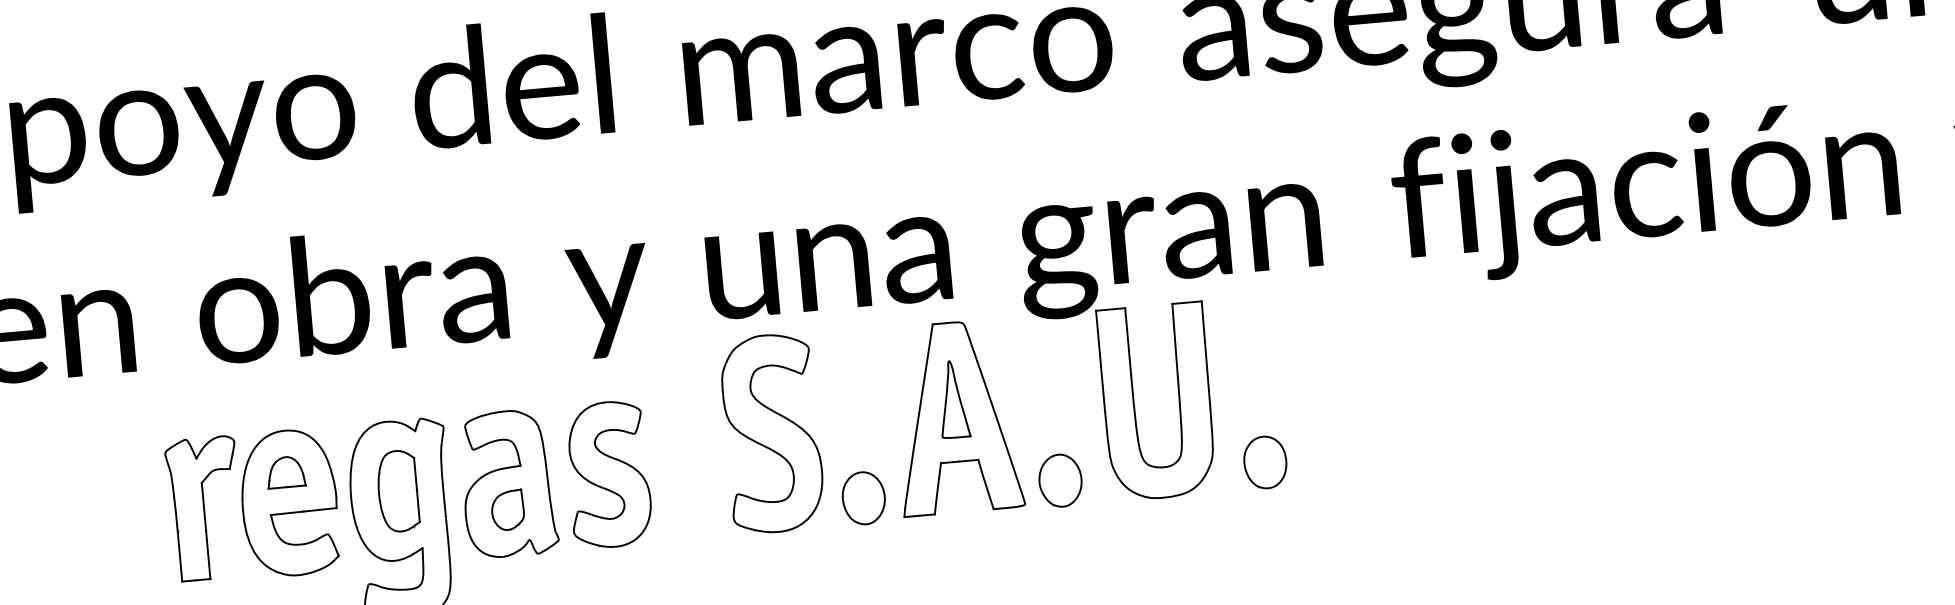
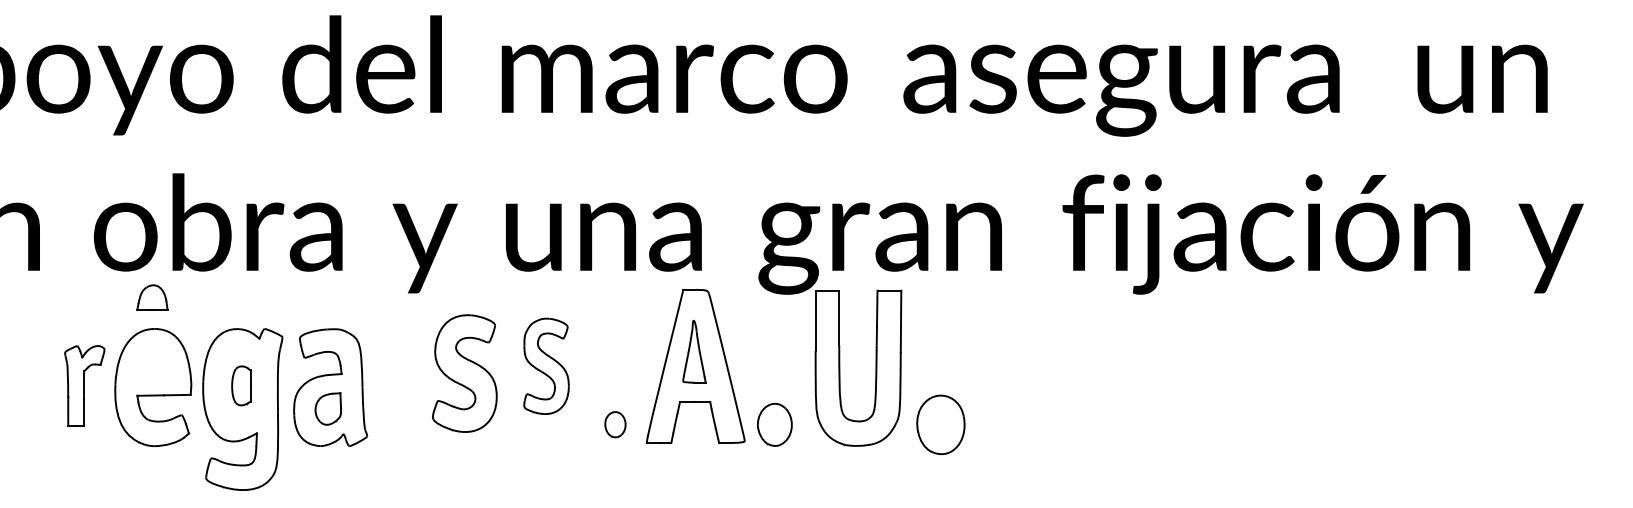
part: (772, 433) -> (546, 366), size x0.6
part: (1264, 462) -> (940, 424), size x1.4
part: (285, 472) -> (152, 297), moved
part: (608, 474) -> (464, 373), moved
part: (398, 490) -> (241, 385), size x0.6
part: (863, 497) -> (615, 424), size x0.6
part: (204, 508) -> (84, 385), size x0.7

